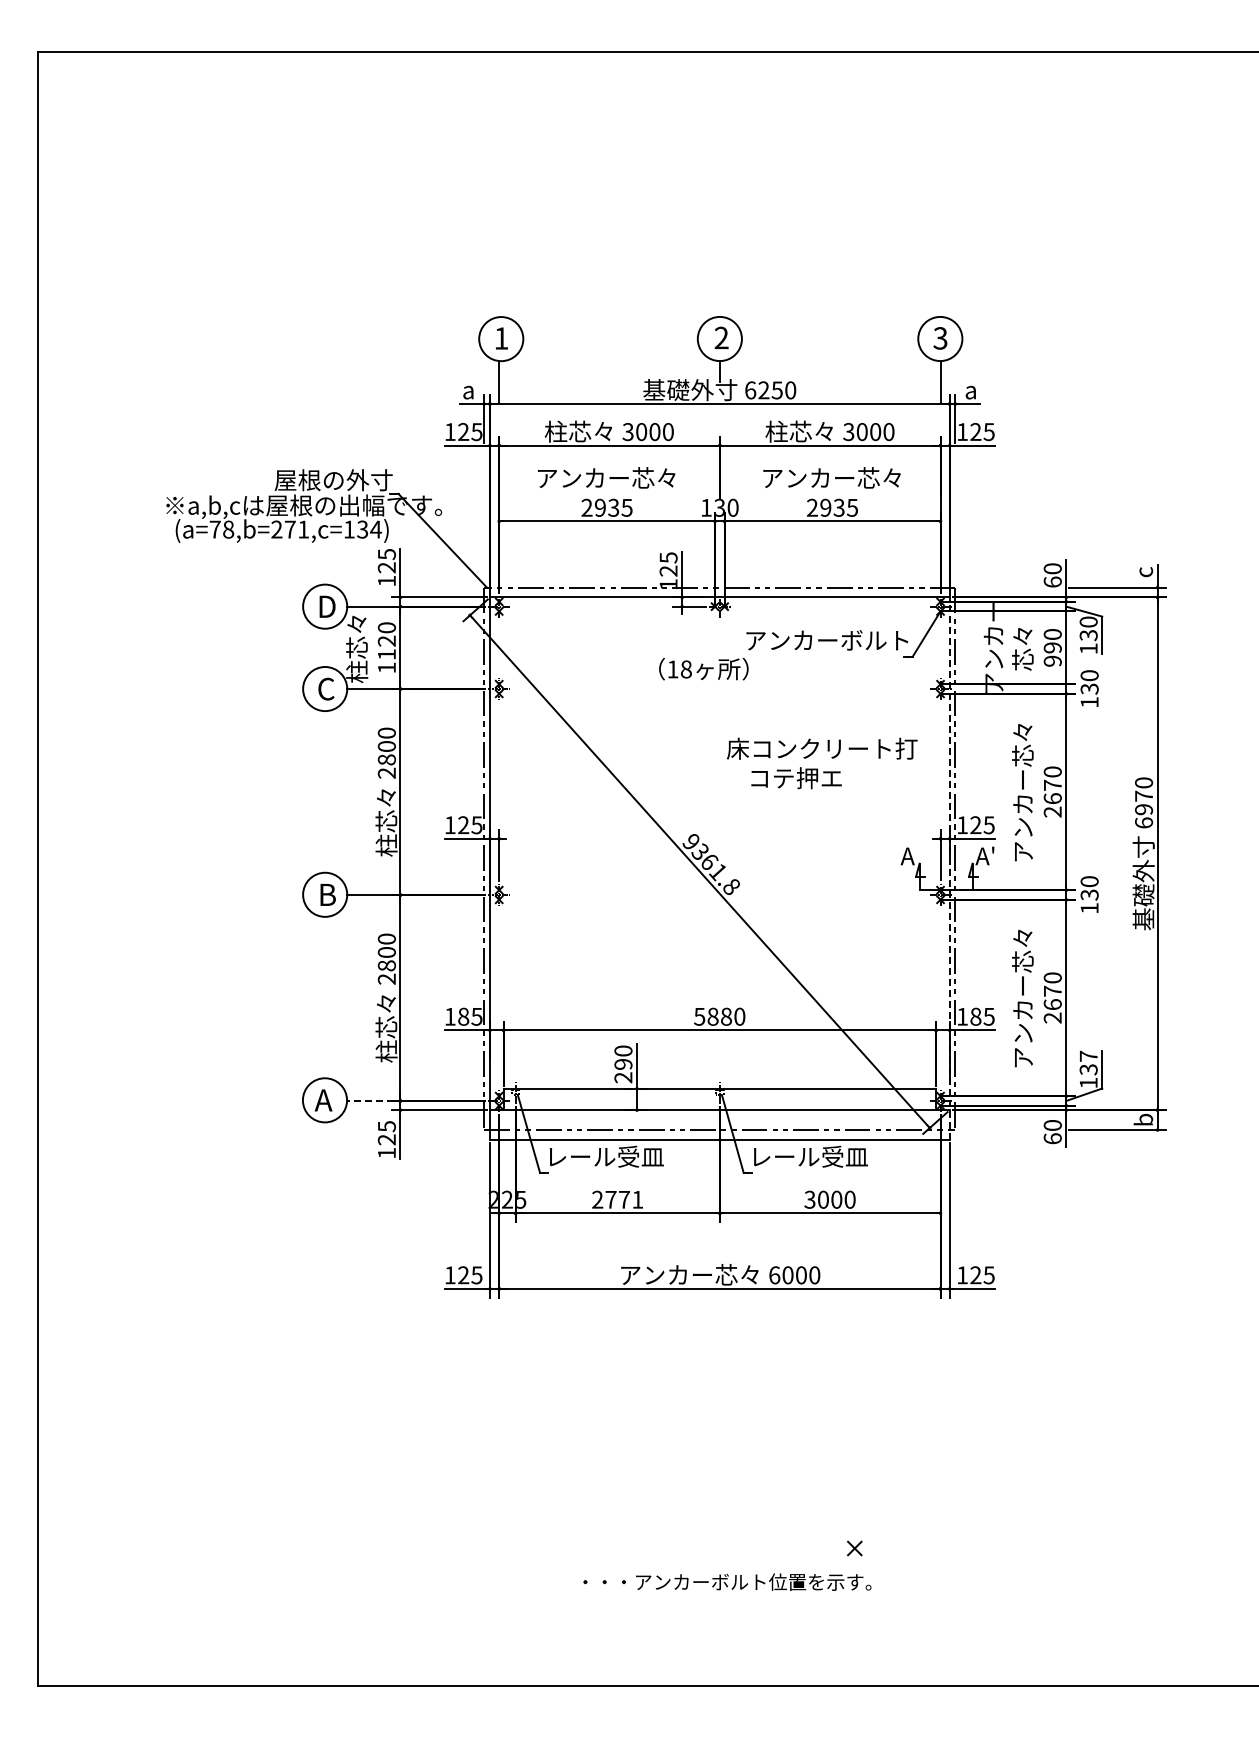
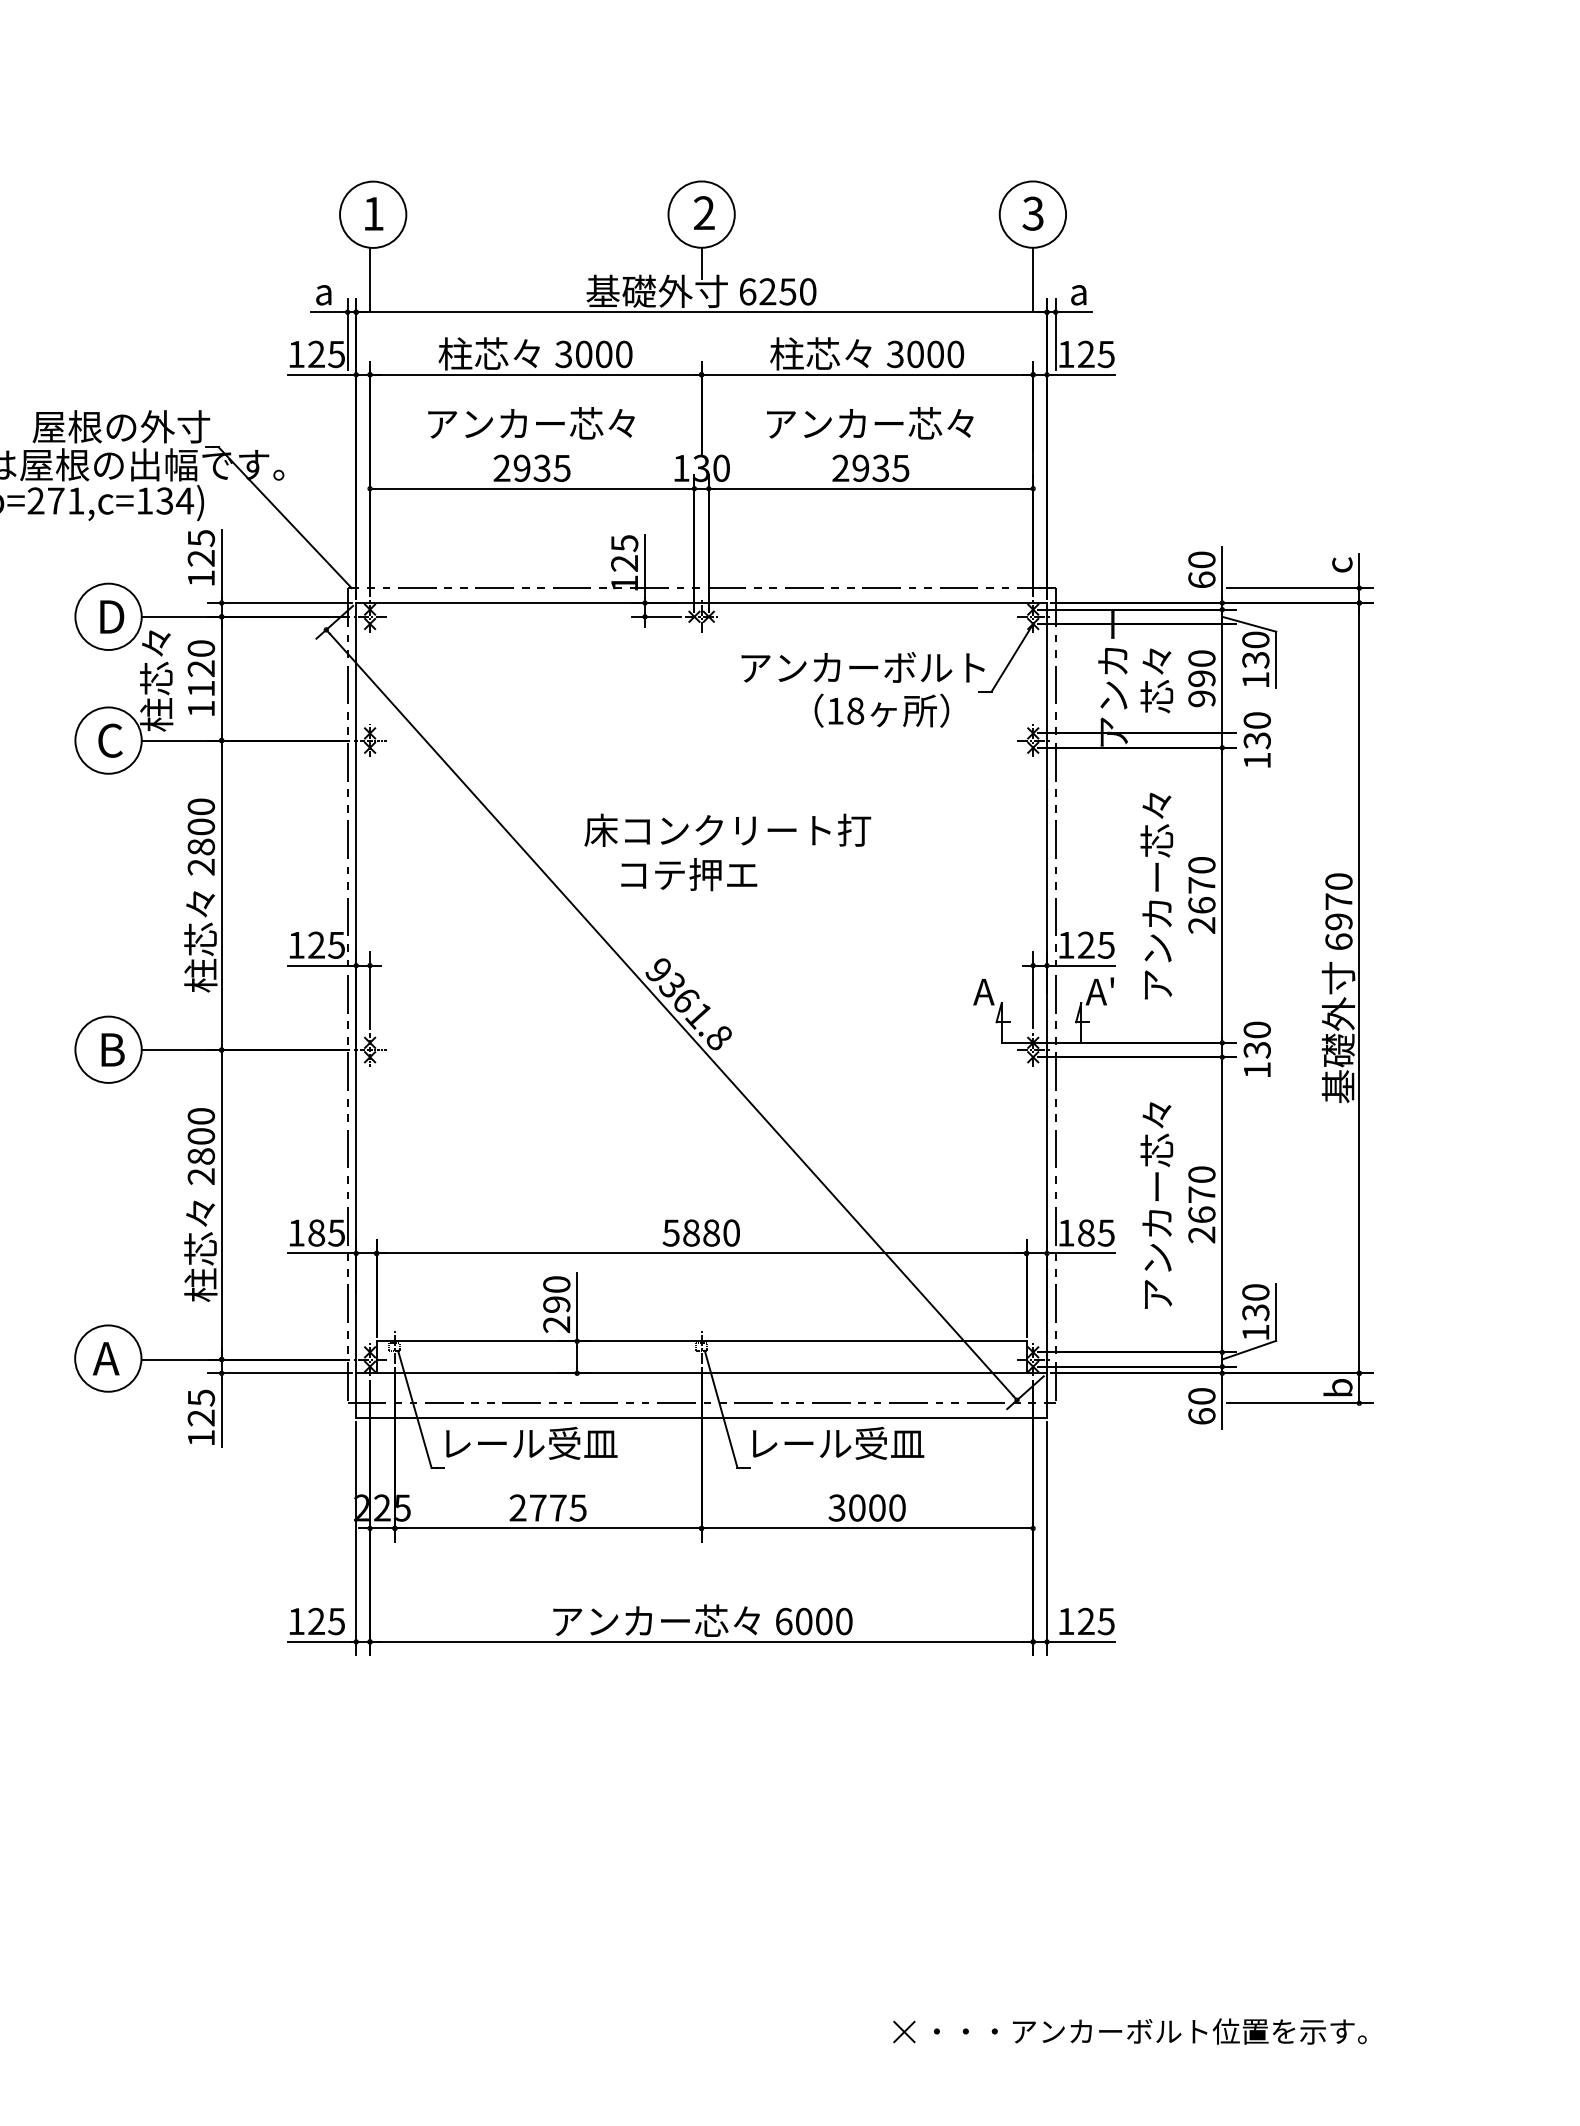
text: (703, 669) -> (881, 711), moved
text: (822, 763) -> (728, 852), moved
line: (949, 868) -> (1046, 1010), dashed -> solid
text: (1088, 1055) -> (1255, 1291), 137 -> 130
line: (370, 1100) -> (176, 1358), dashed -> solid
text: (637, 1199) -> (577, 1507), 2771 -> 2775
text: (727, 1581) -> (1150, 2030), moved

